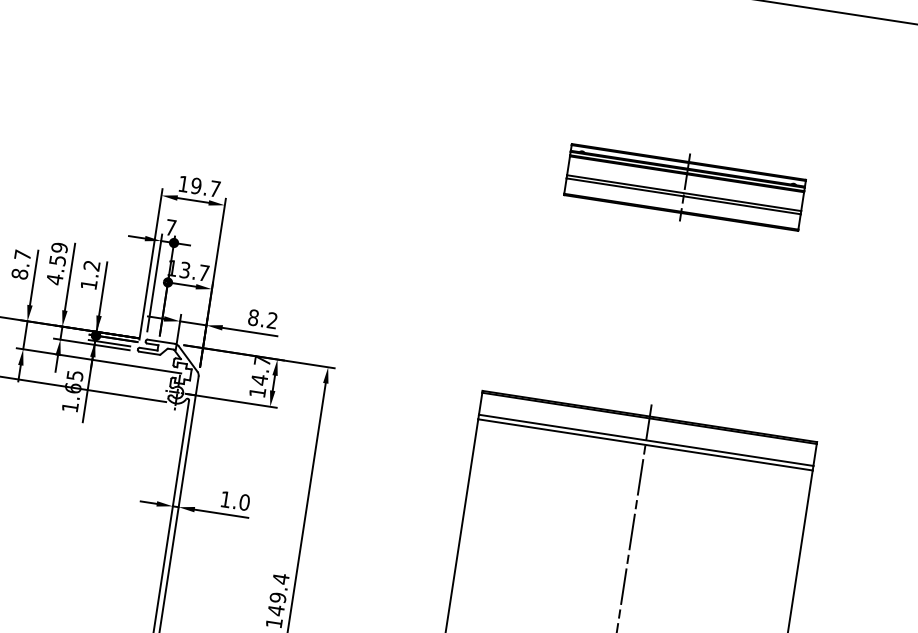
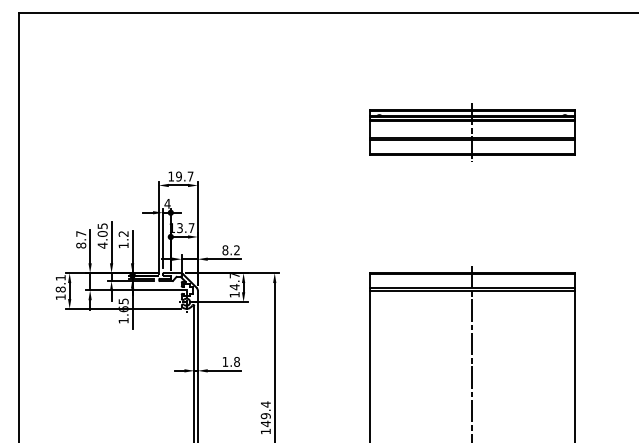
part: (685, 187) -> (472, 132), size x1.43
text: (170, 227) -> (167, 203), 7 -> 4
text: (58, 253) -> (102, 229), 4.59 -> 4.05
text: (245, 501) -> (237, 361), 1.0 -> 1.8

